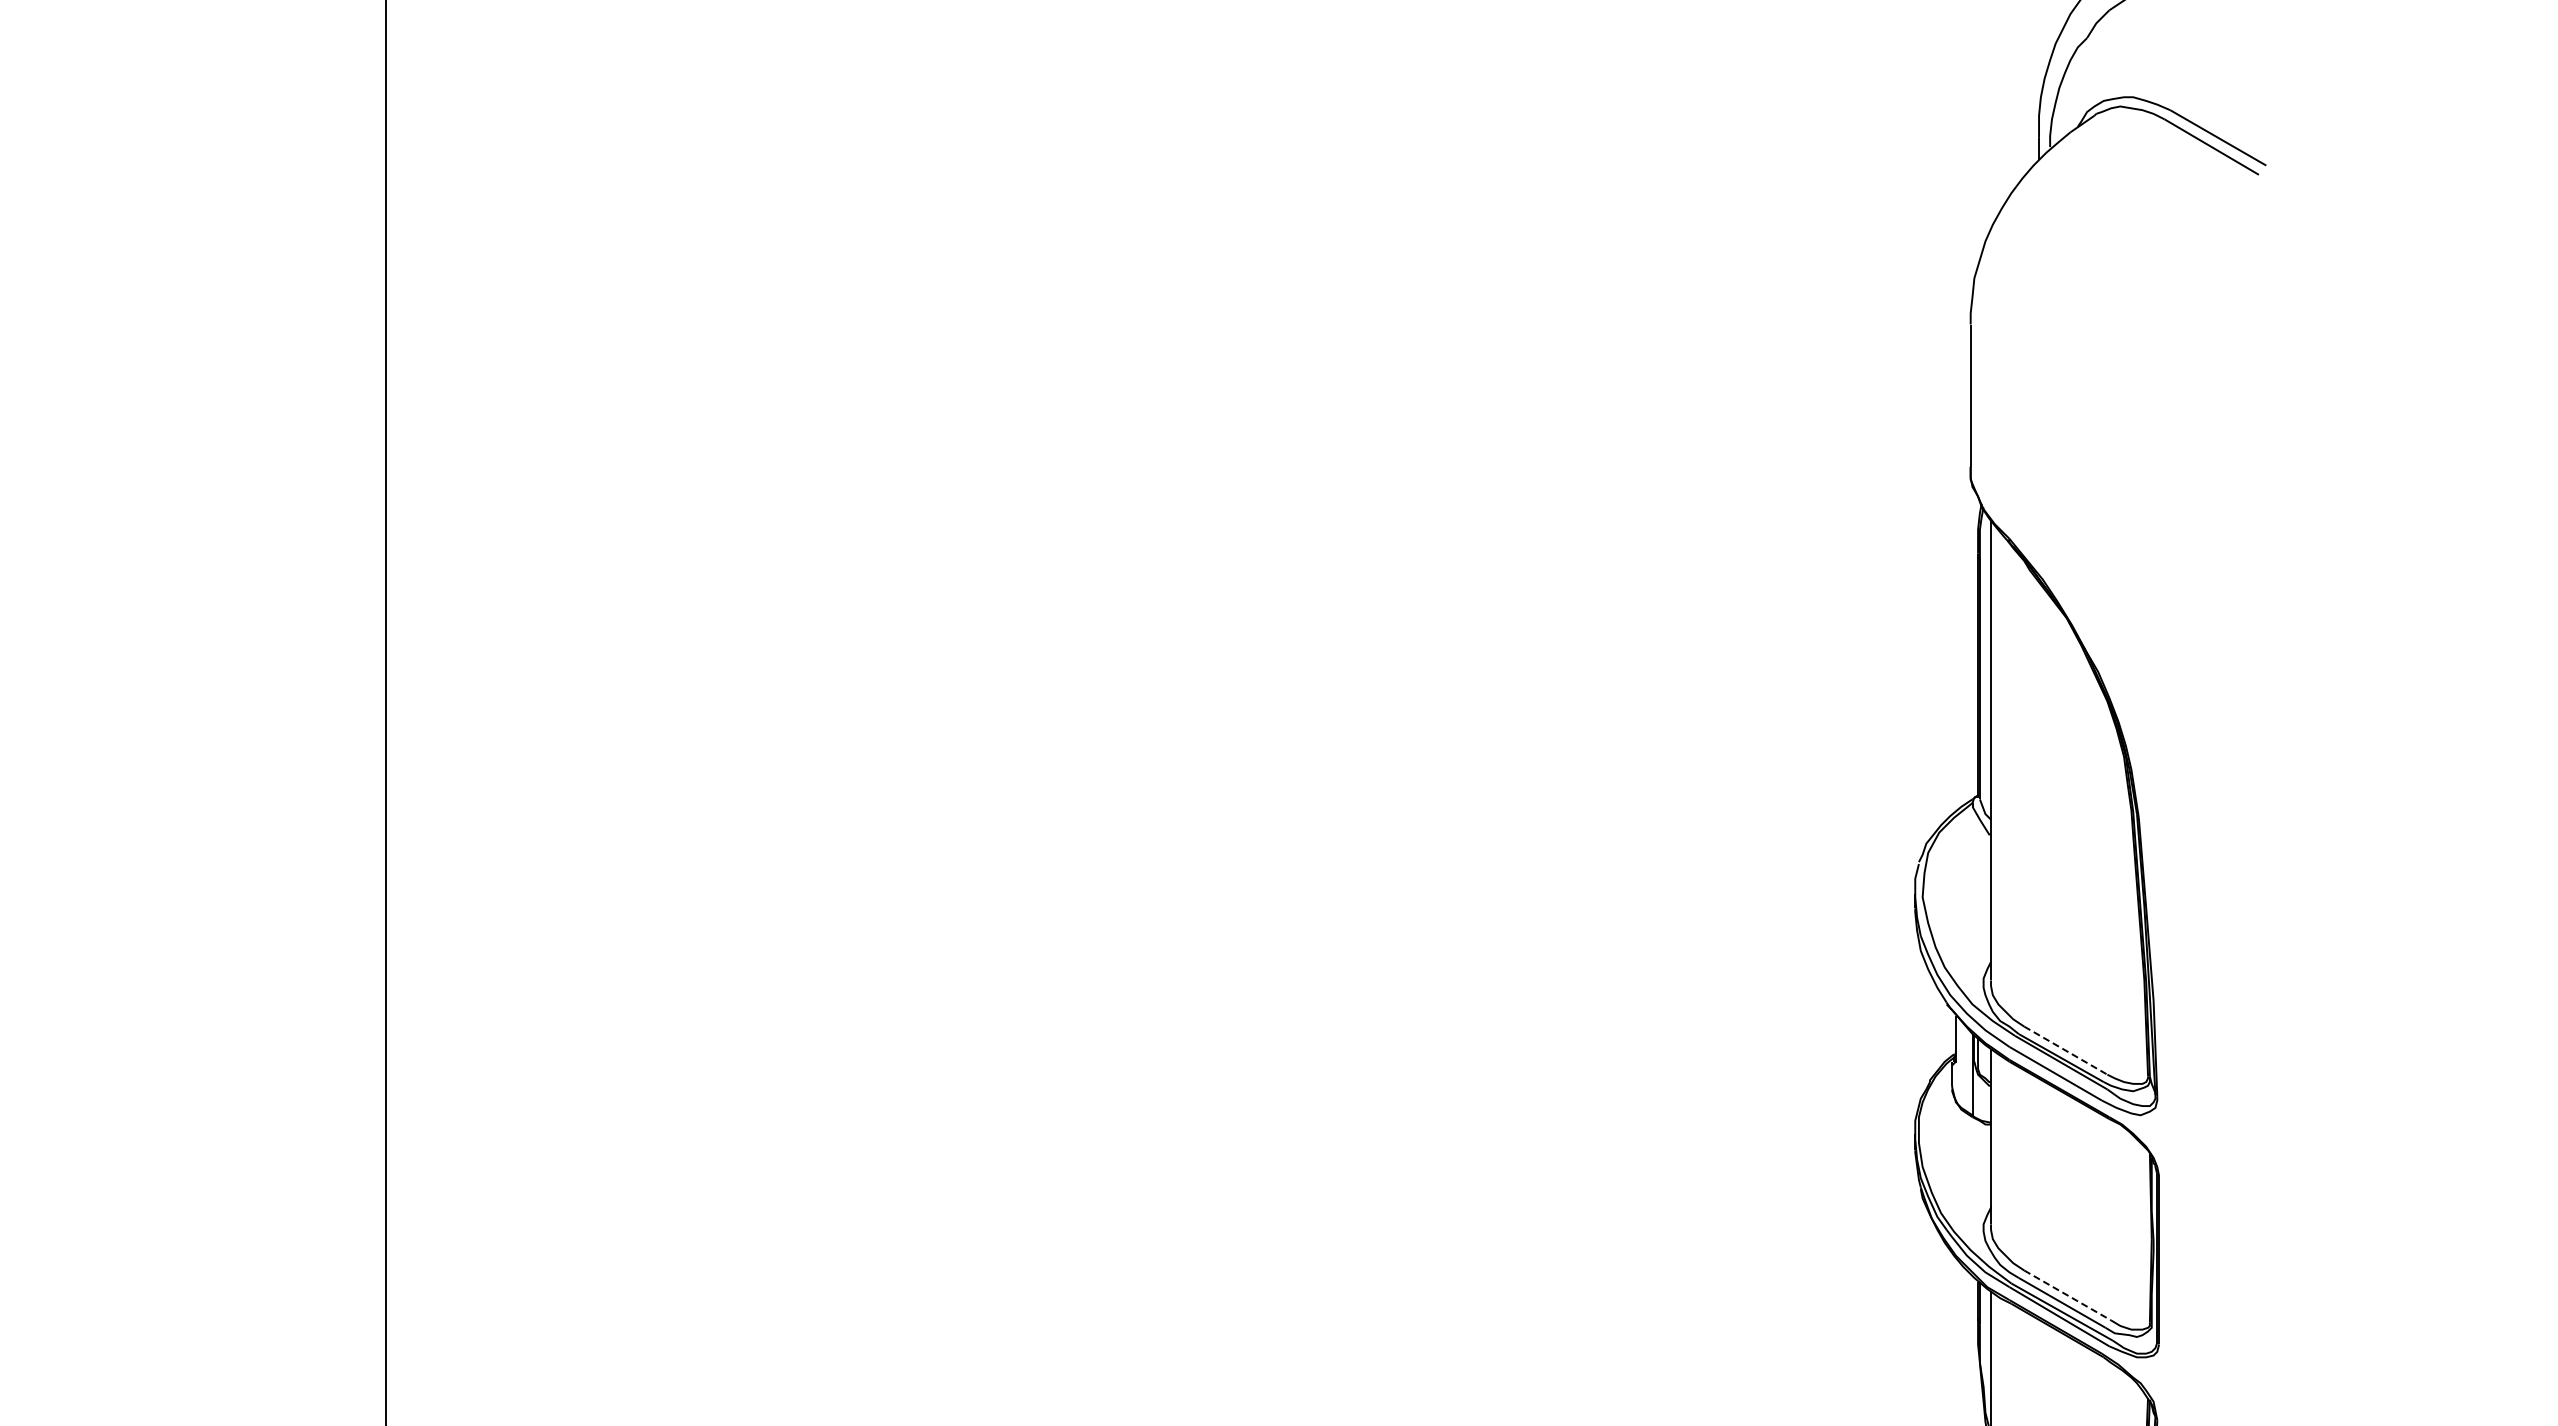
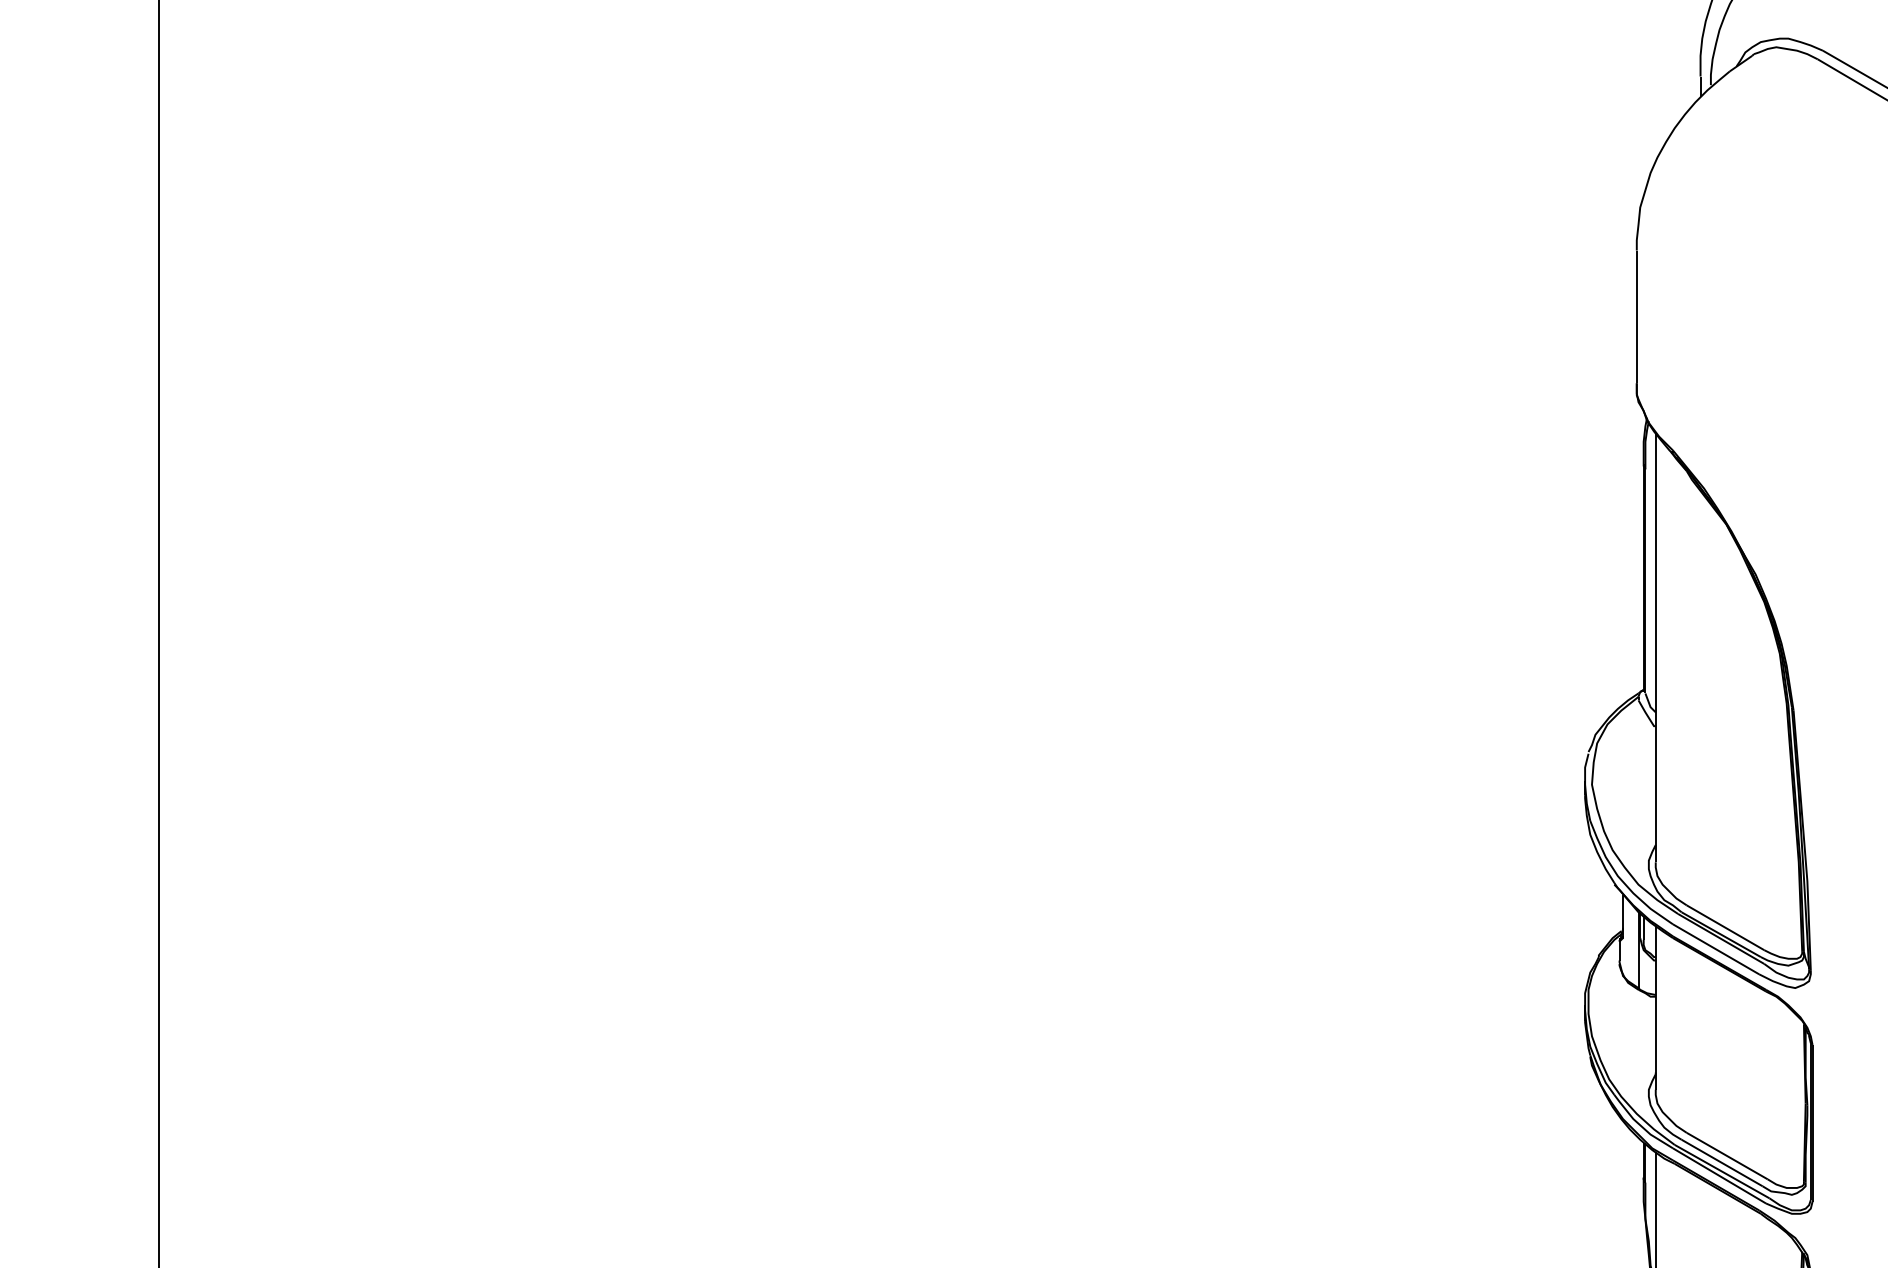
line: (2066, 1050) -> (1726, 927), dashed -> solid
line: (2068, 1295) -> (1728, 1156), dashed -> solid

